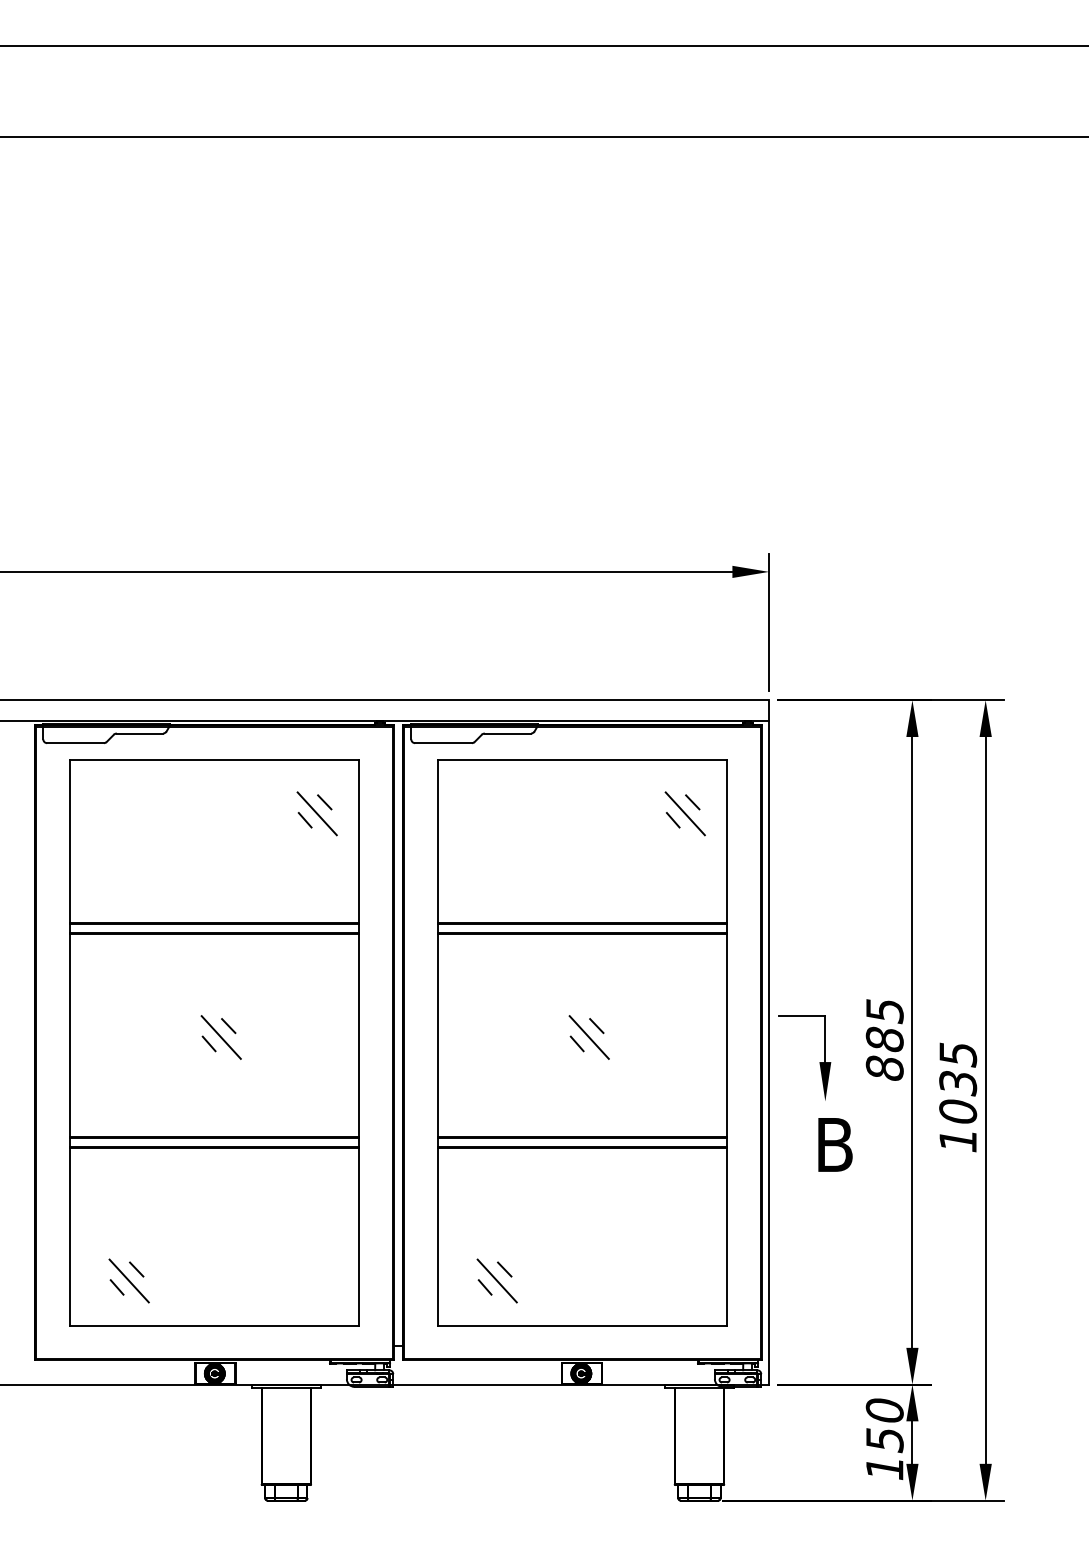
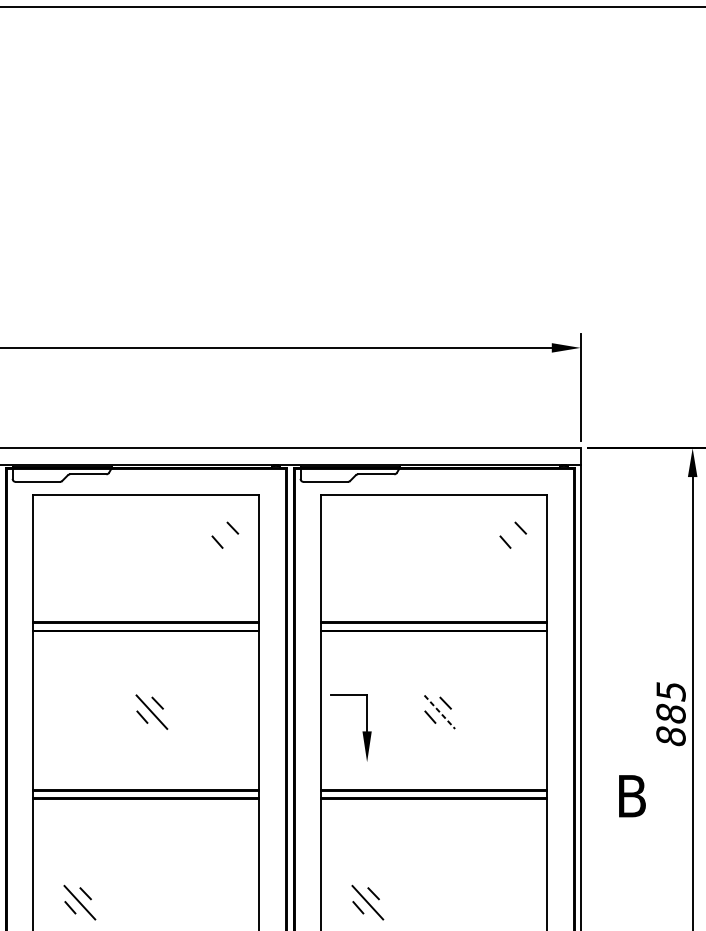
line: (316, 813) -> (226, 536), removed
line: (684, 813) -> (514, 536), removed
line: (589, 1037) -> (439, 712), solid -> dashed
part: (819, 1062) -> (362, 731), moved

